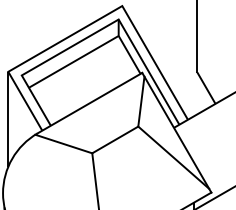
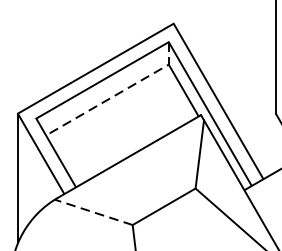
line: (81, 57) -> (117, 94), solid -> dashed
line: (63, 144) -> (93, 212), solid -> dashed

